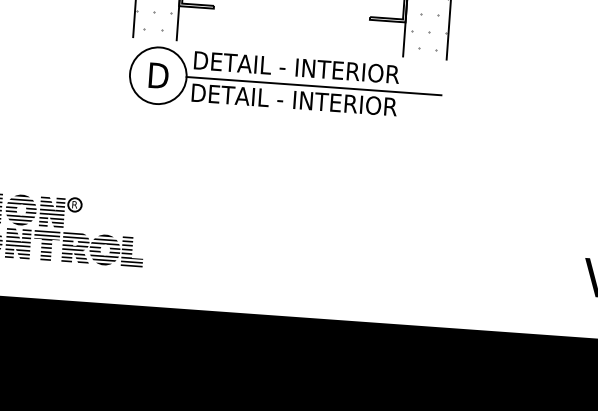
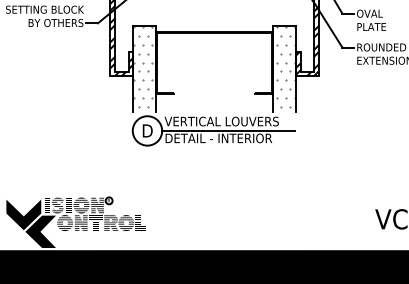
text: (301, 67) -> (221, 121), DETAIL - INTERIOR -> VERTICAL LOUVERS

